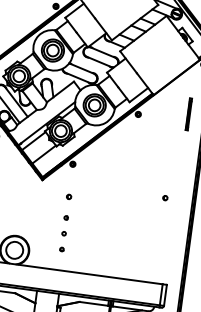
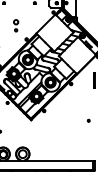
part: (65, 223) -> (44, 138), removed

